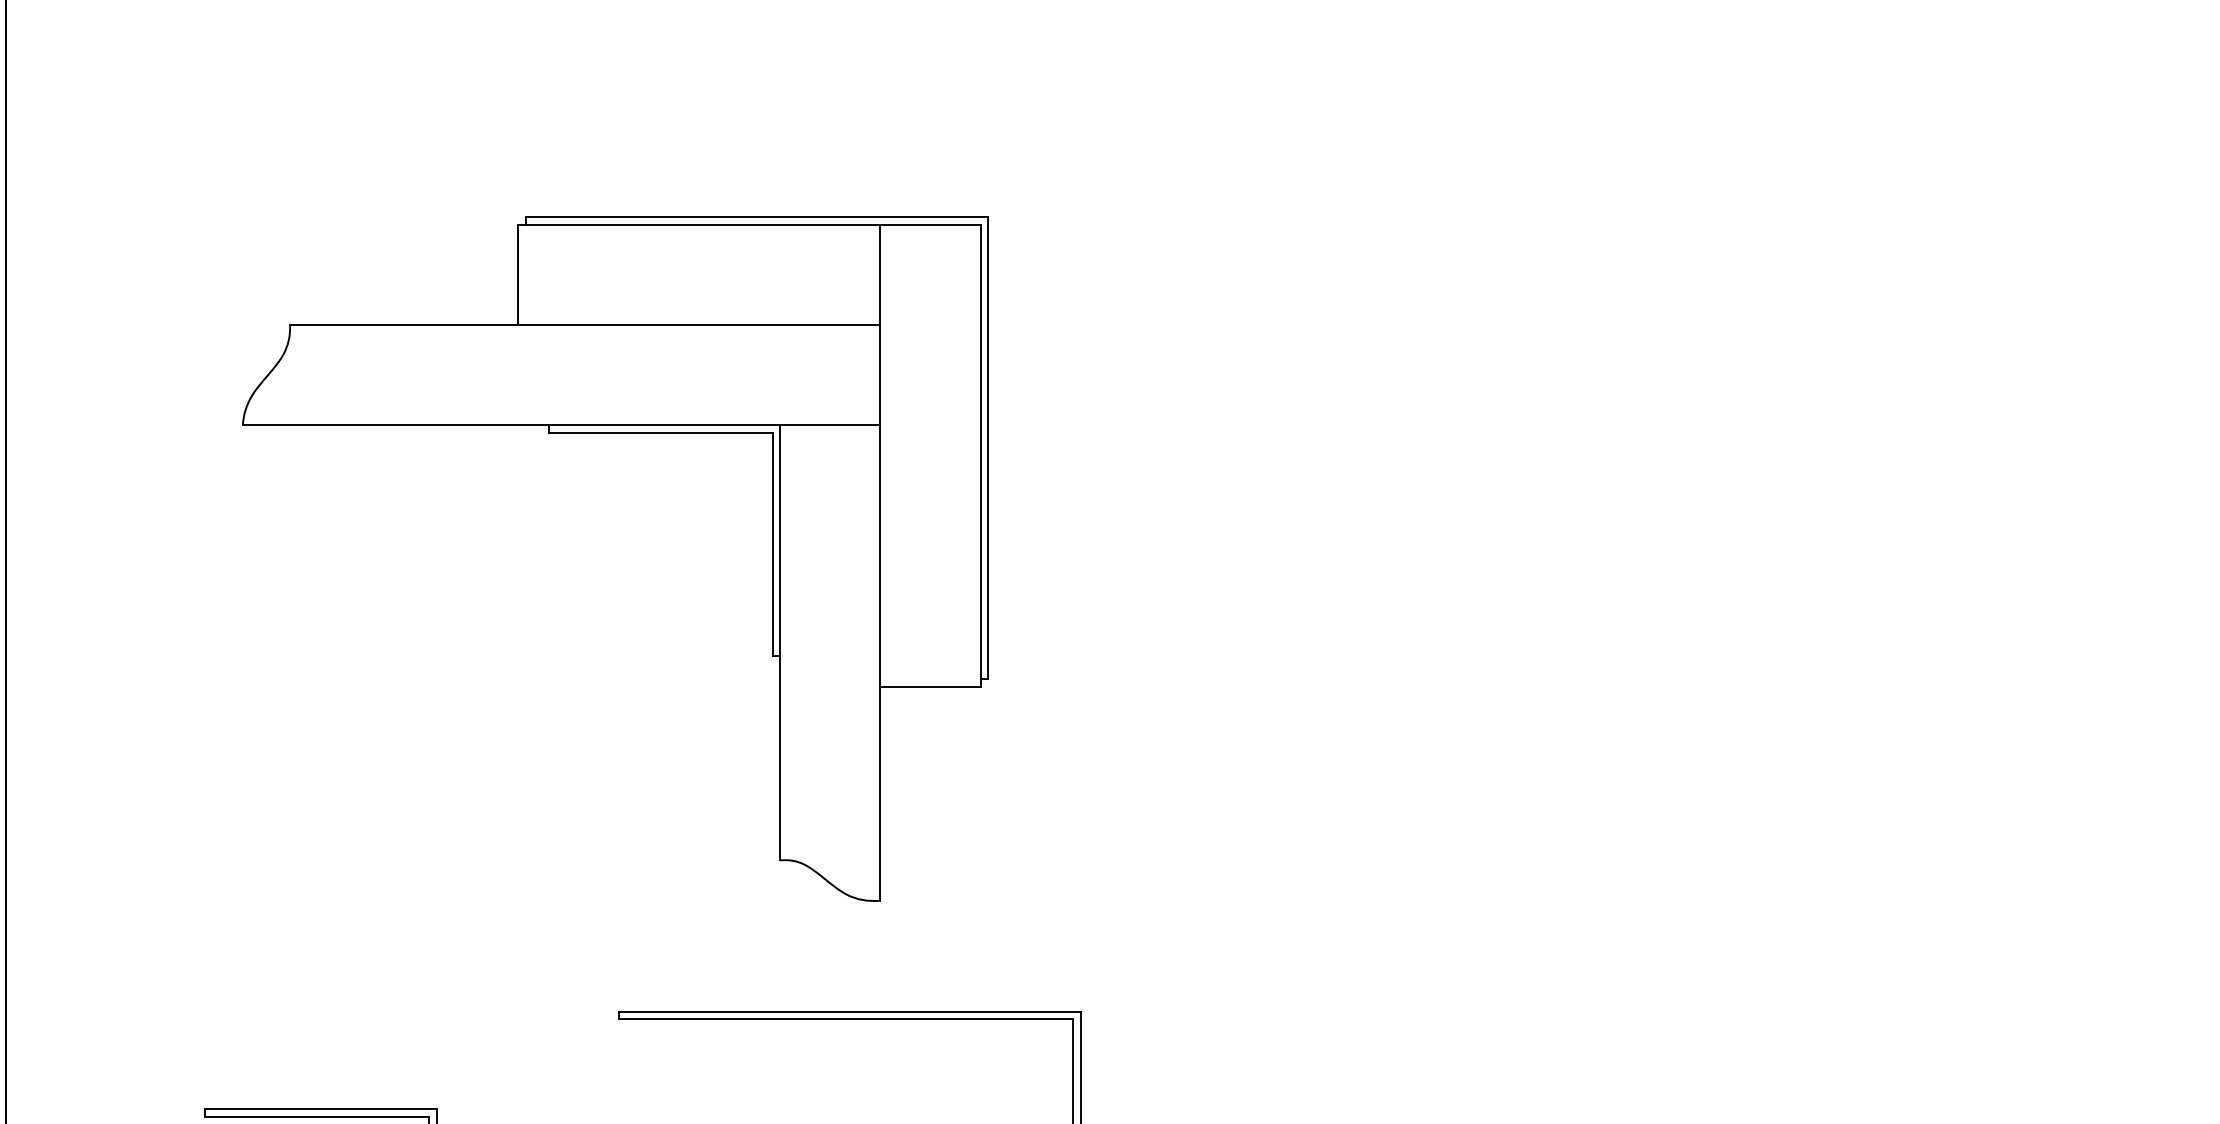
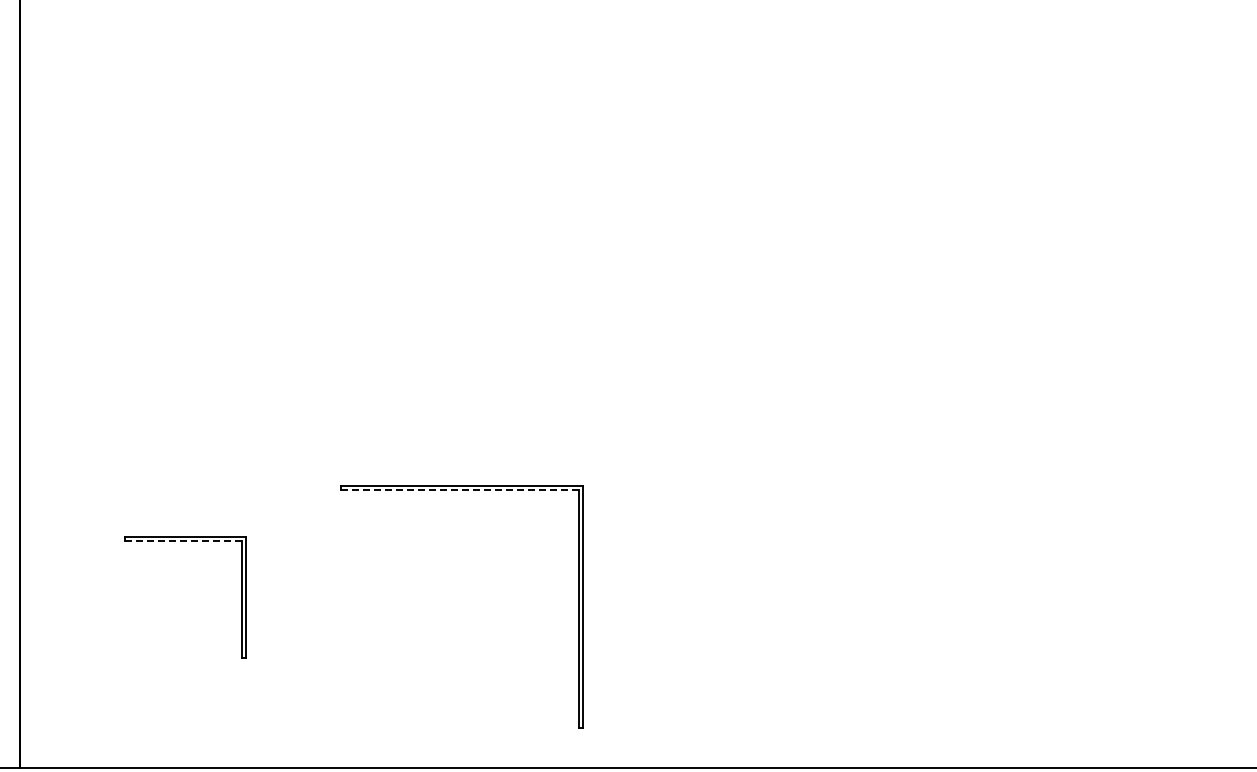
part: (615, 433) -> (339, 183), removed
line: (846, 1019) -> (460, 490), solid -> dashed
line: (317, 1117) -> (183, 541), solid -> dashed

